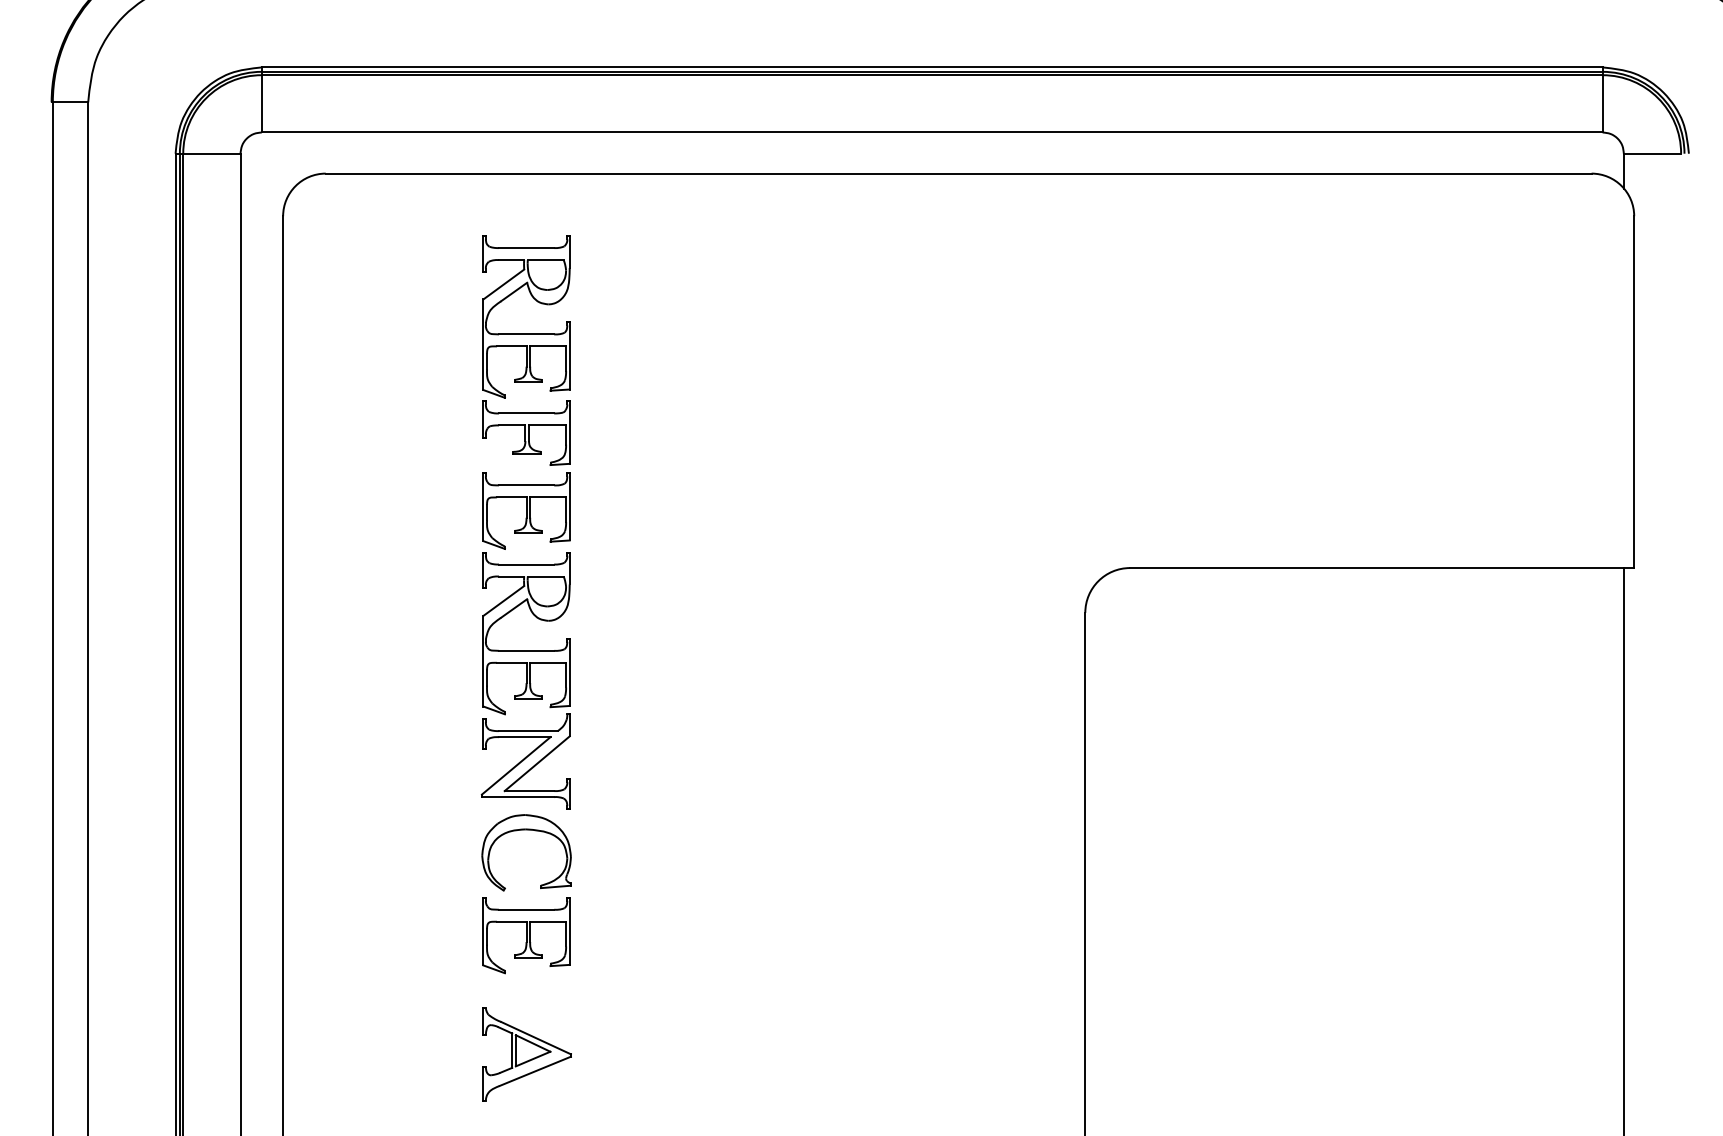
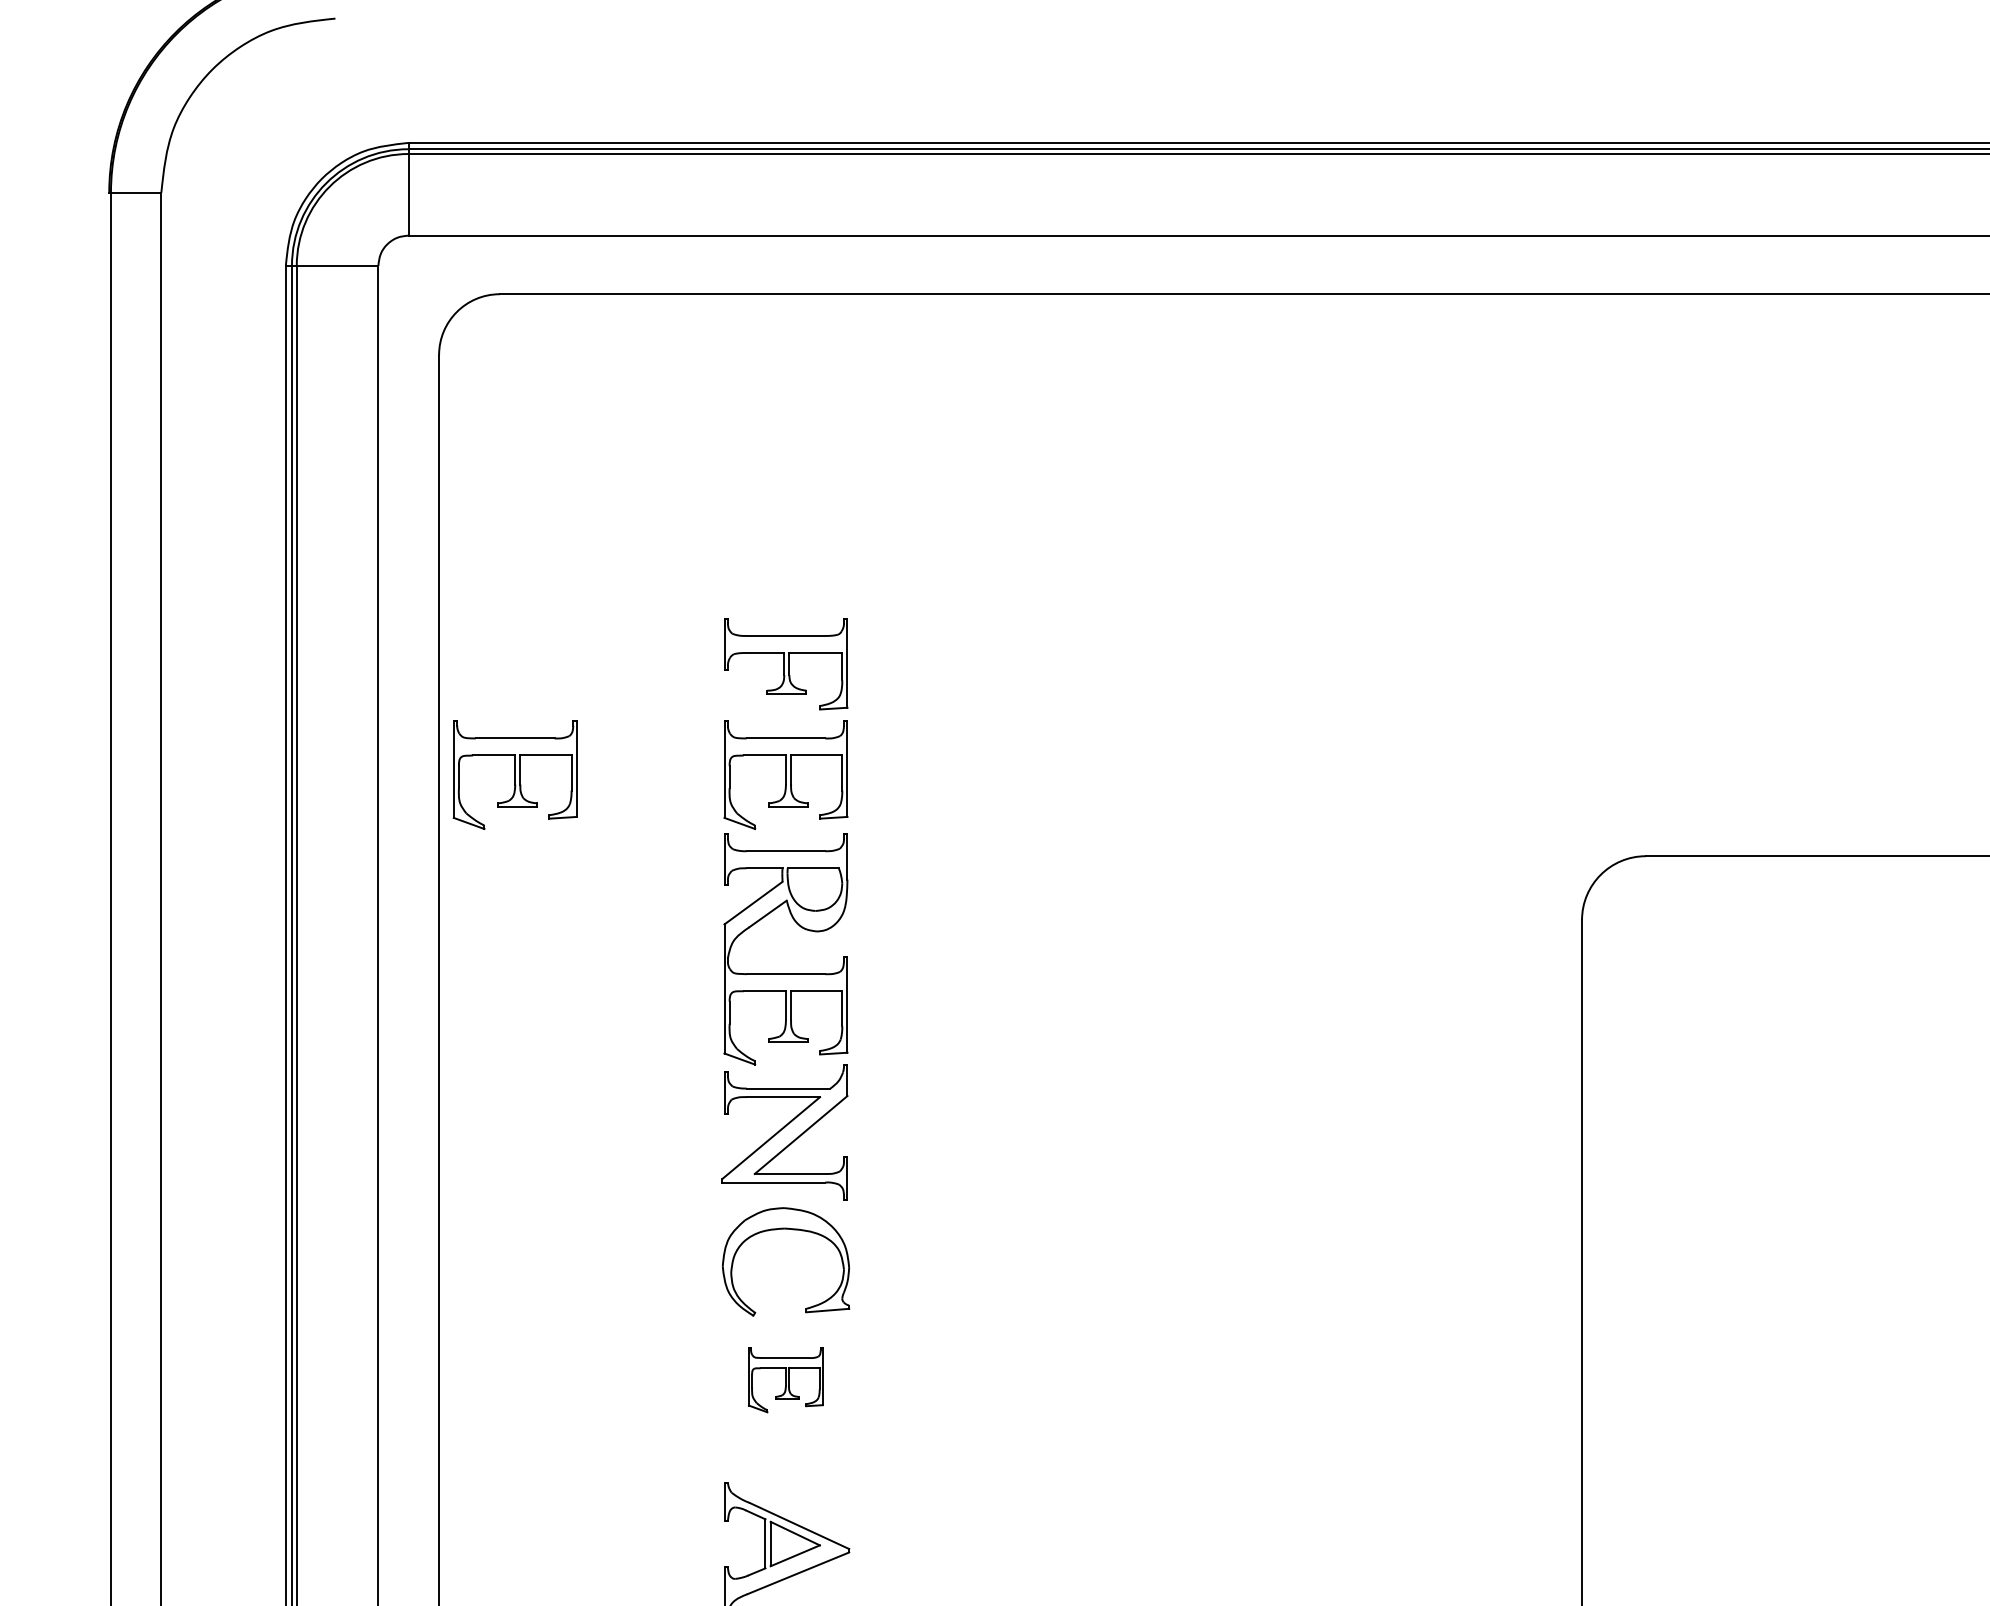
part: (526, 333) -> (785, 522), removed
part: (336, 510) -> (515, 774), added
part: (526, 935) -> (785, 1379), size x0.6

